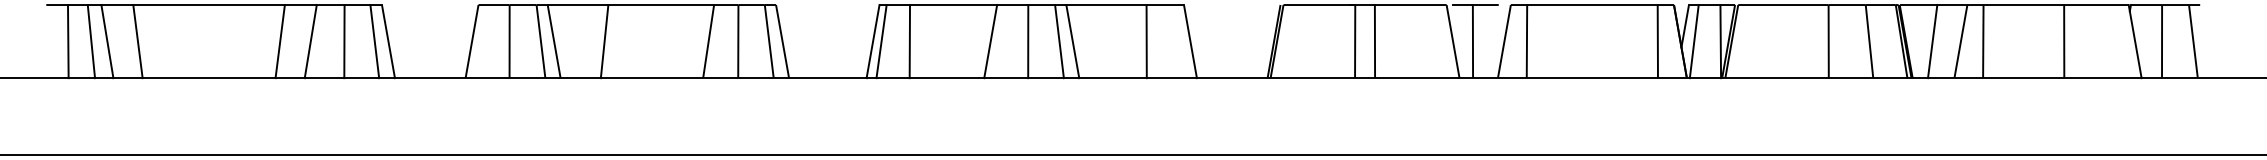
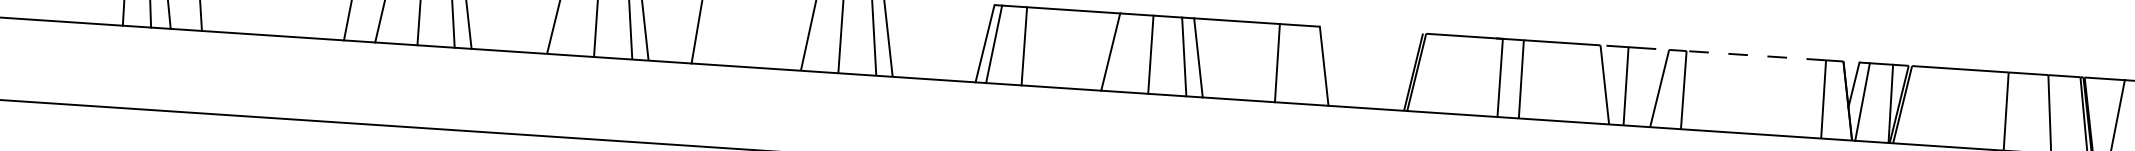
line: (1591, 5) -> (1755, 56), solid -> dashed

